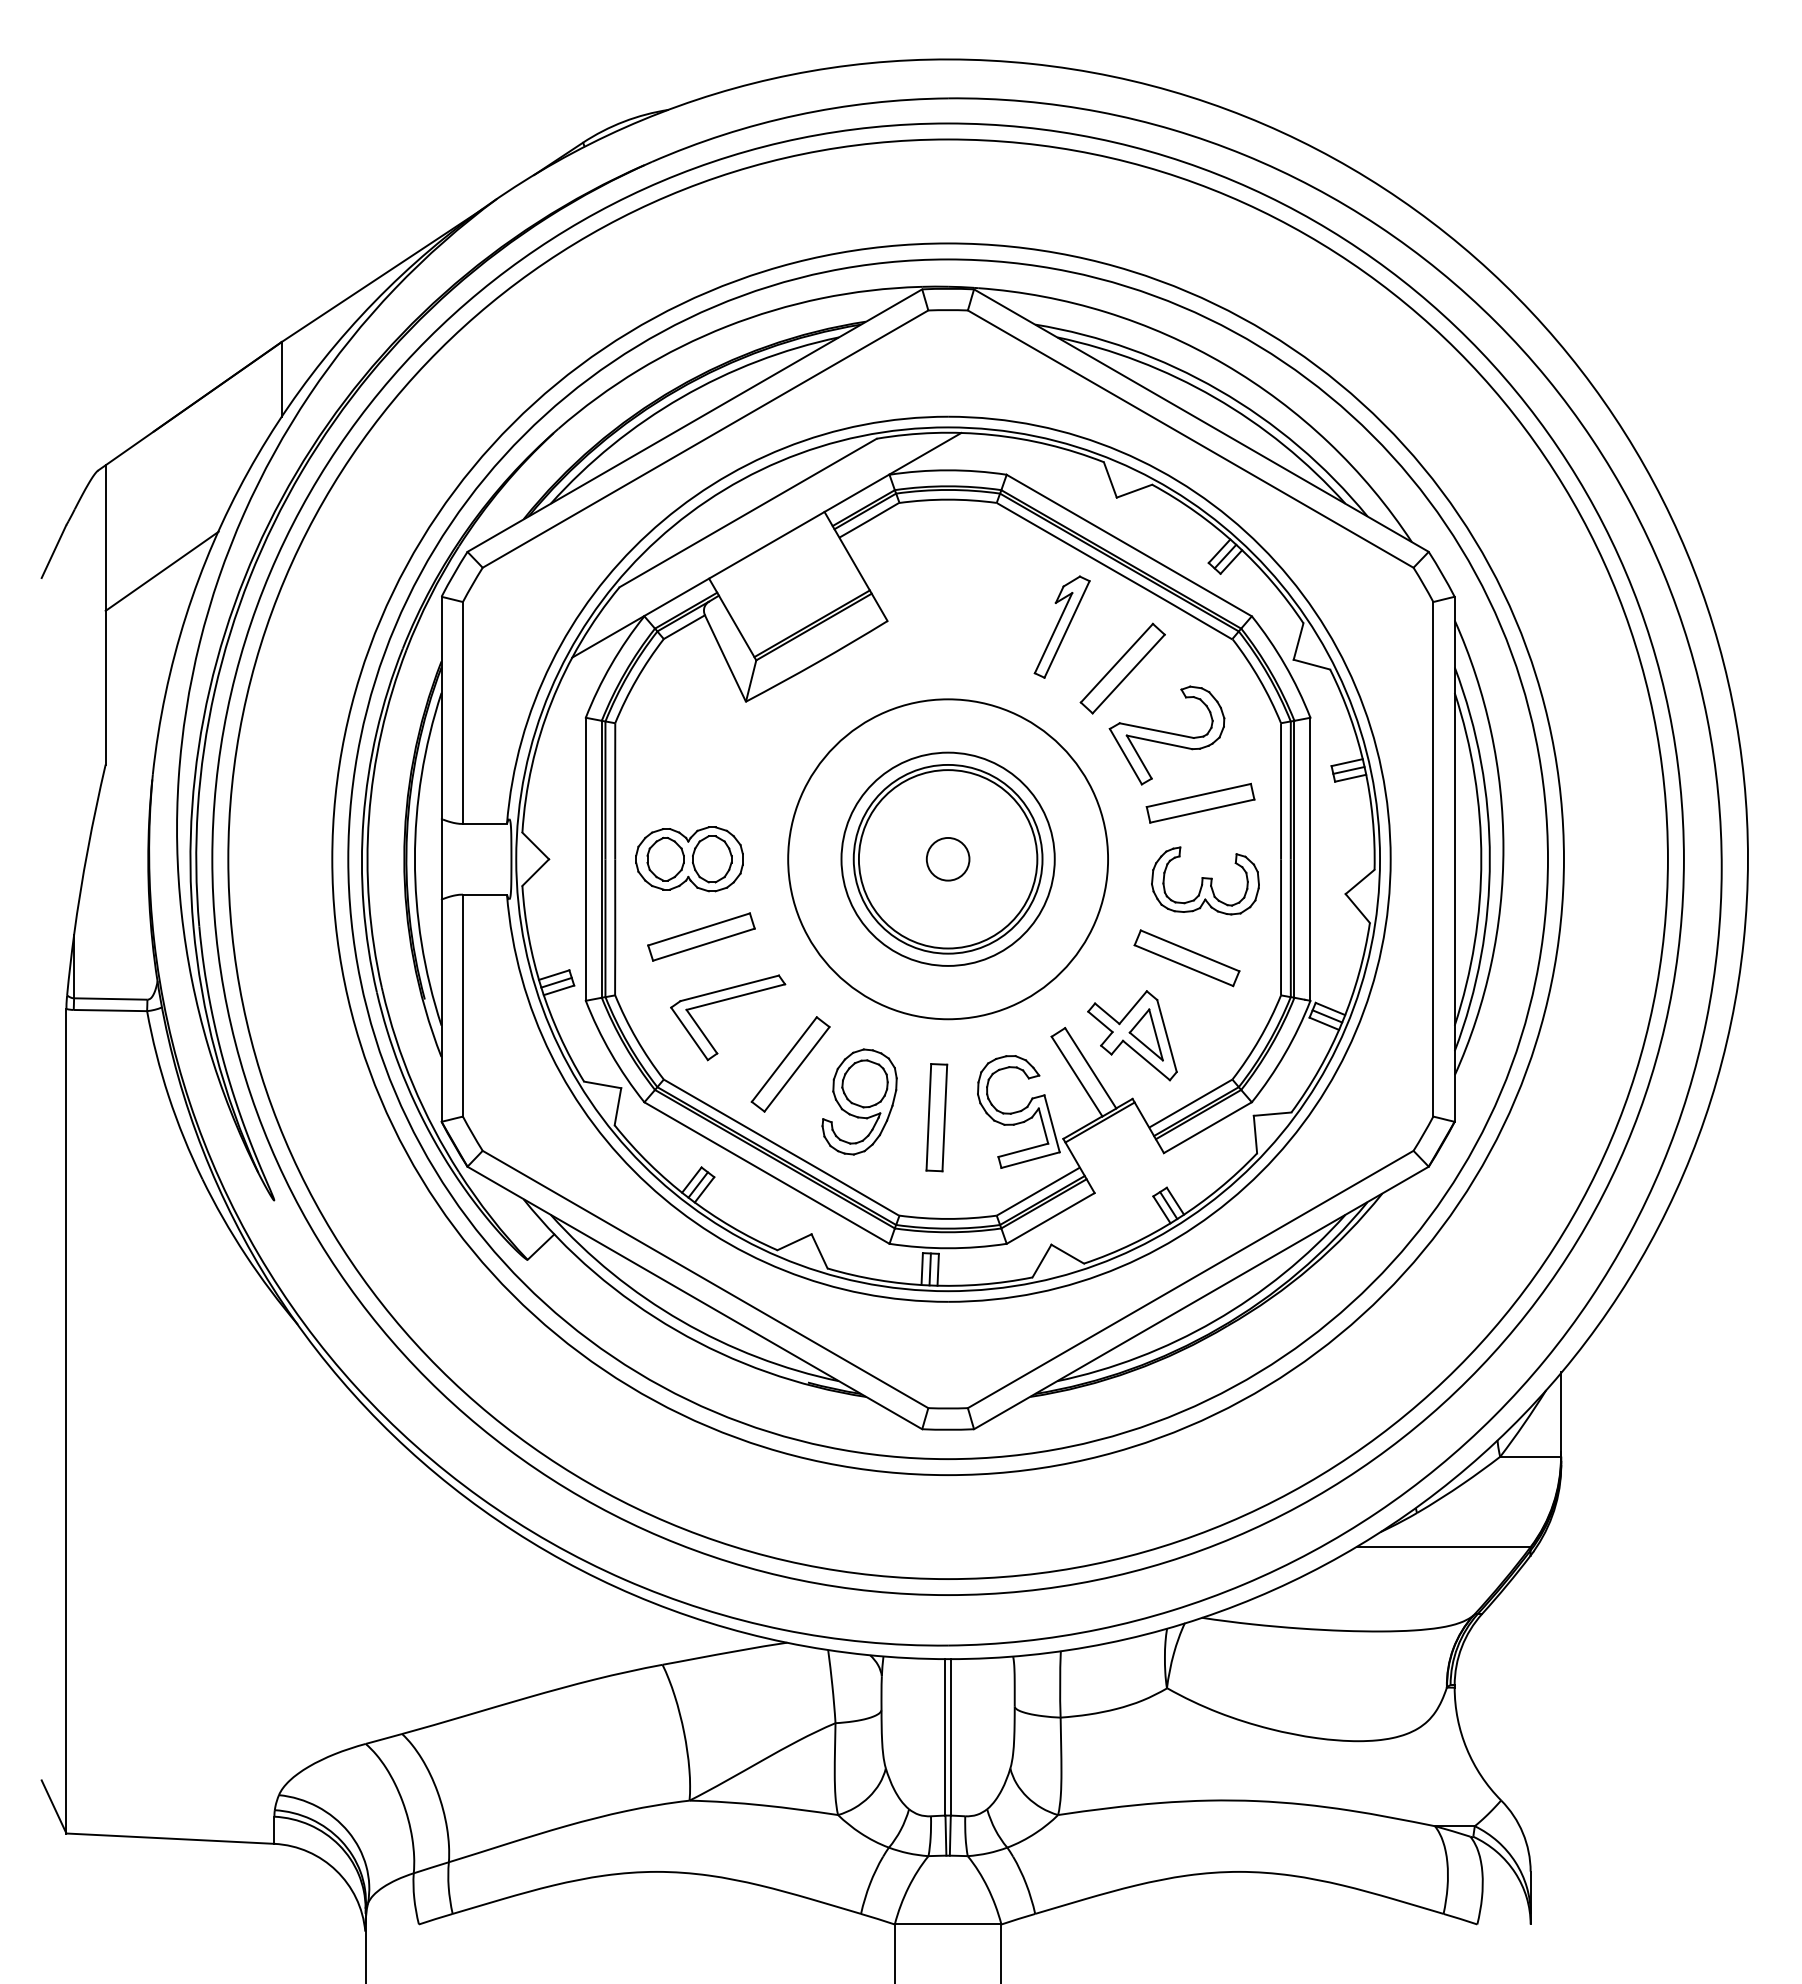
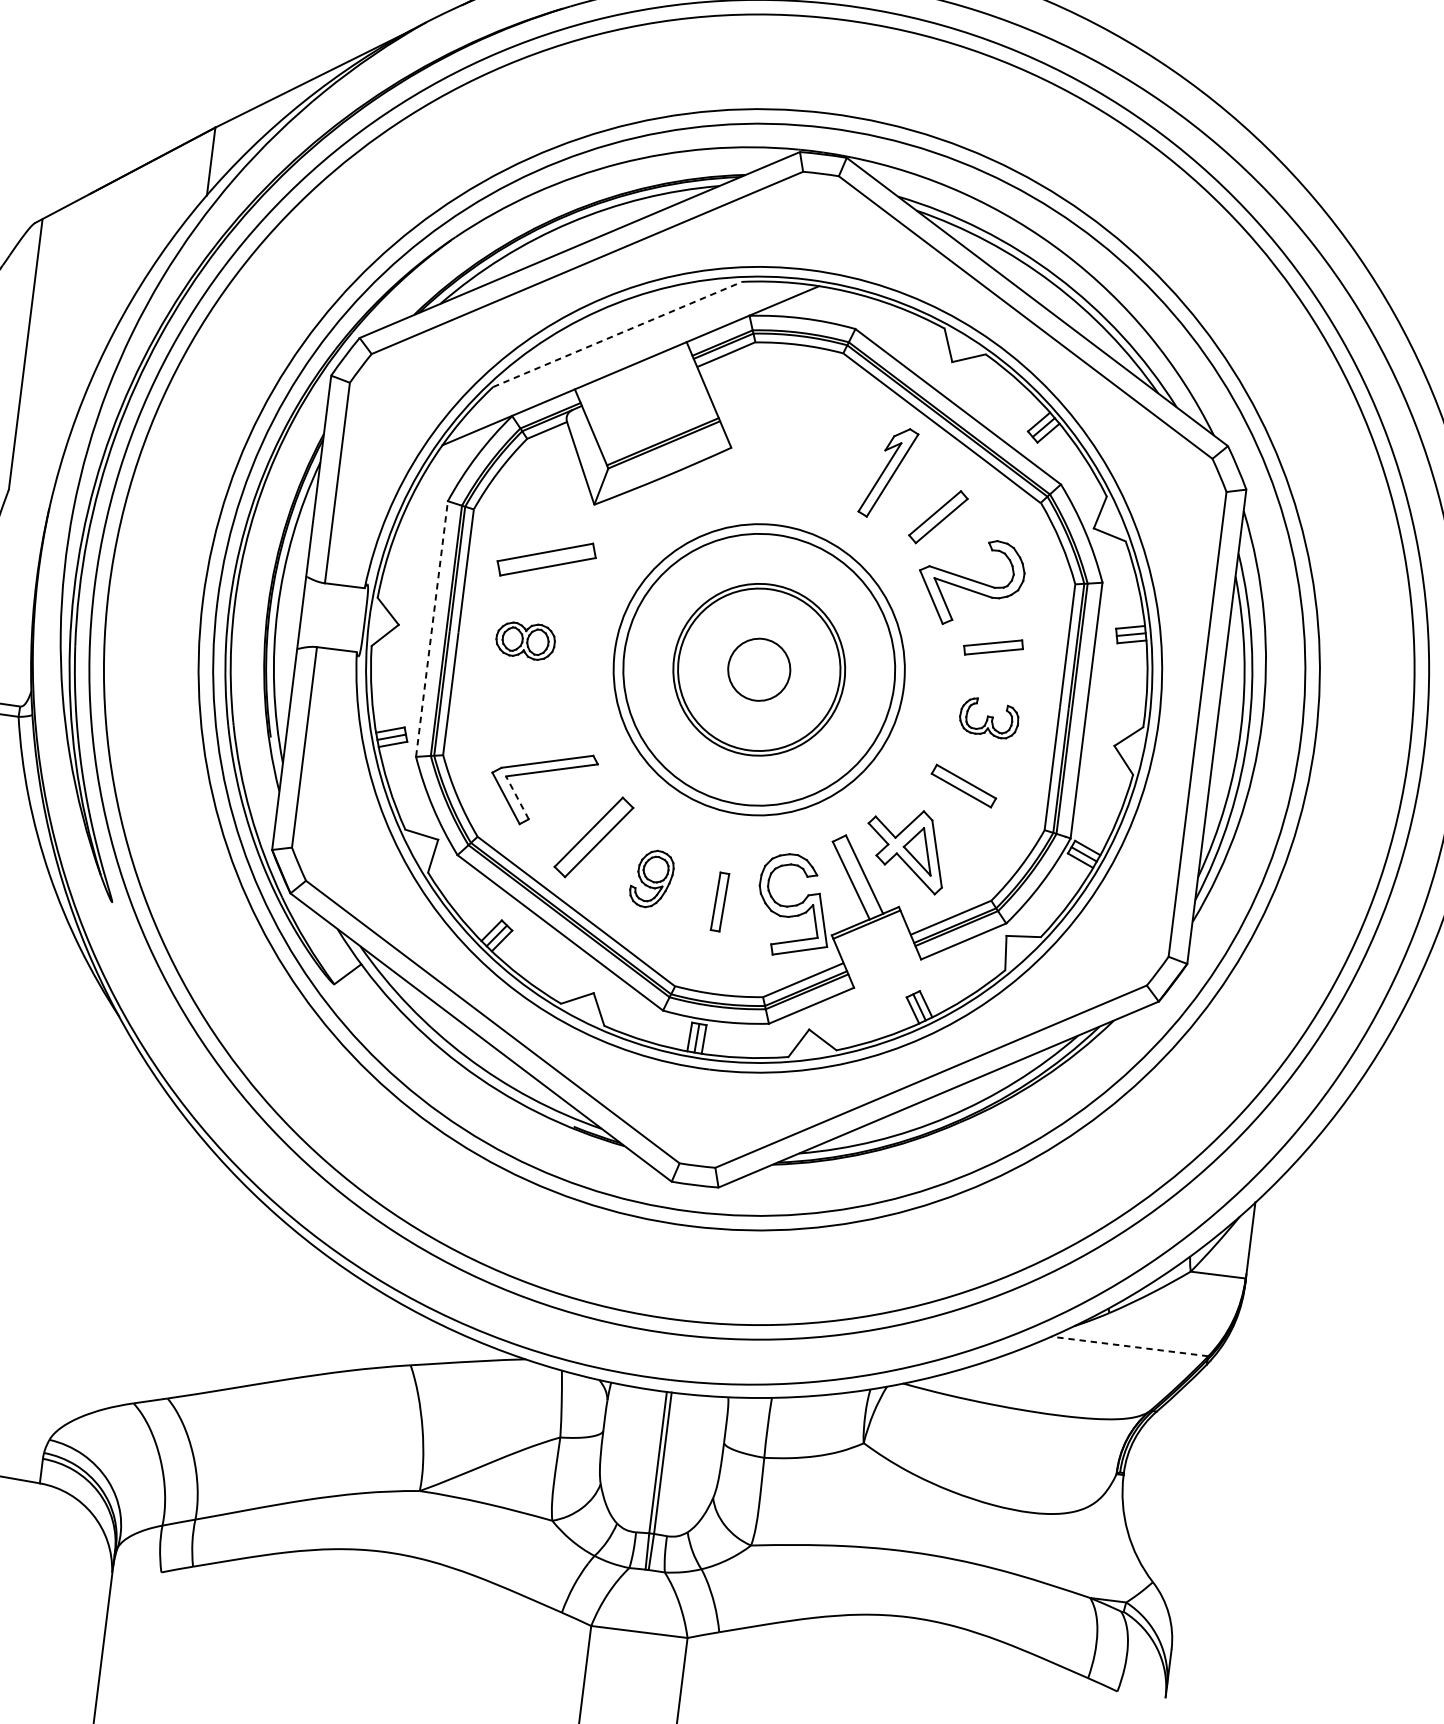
line: (748, 512) -> (617, 334), solid -> dashed
line: (161, 570) -> (81, 320), removed
part: (1122, 668) -> (938, 517), size x0.7
part: (1200, 802) -> (993, 646), size x0.6
line: (585, 858) -> (431, 628), solid -> dashed
circle: (947, 858) -> (758, 669), size x1.4
circle: (947, 858) -> (758, 669), size x1.6
part: (689, 859) -> (525, 640), size x0.6
part: (1205, 880) -> (989, 717), size x0.6
part: (701, 936) -> (546, 559), moved
part: (1186, 958) -> (963, 786), size x0.7
line: (701, 1031) -> (517, 797), solid -> dashed
part: (859, 1101) -> (651, 878), size x0.6
part: (936, 1117) -> (719, 901), size x0.6
line: (1443, 1546) -> (1129, 1346), solid -> dashed

